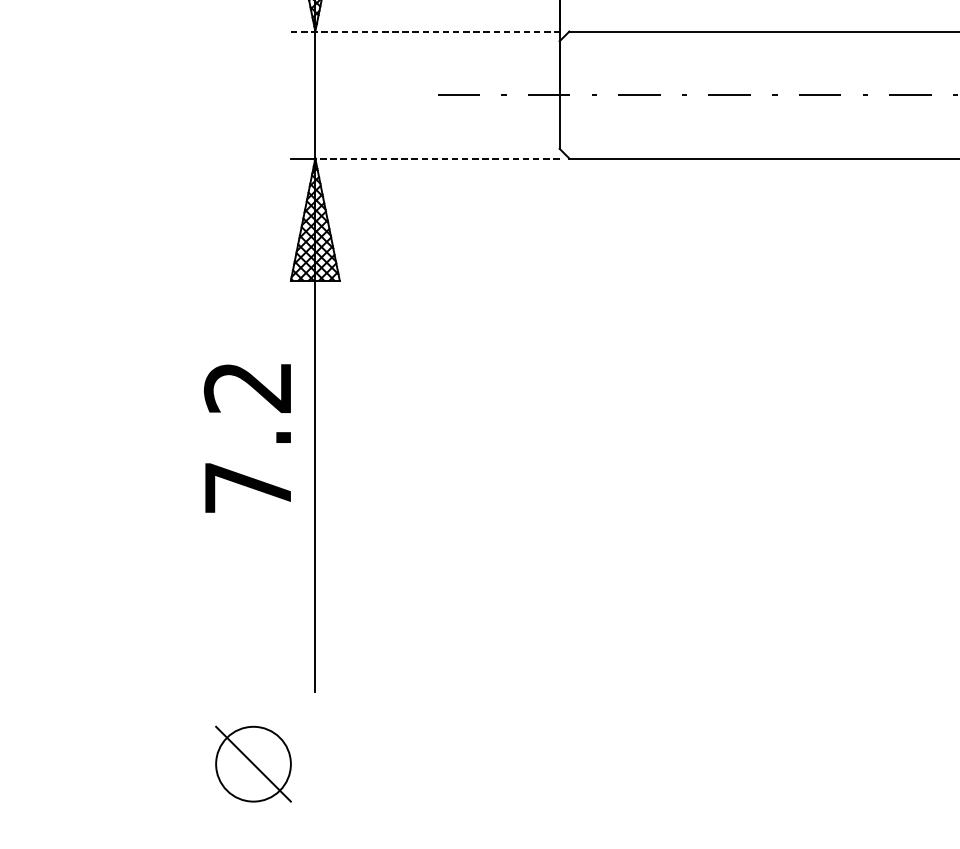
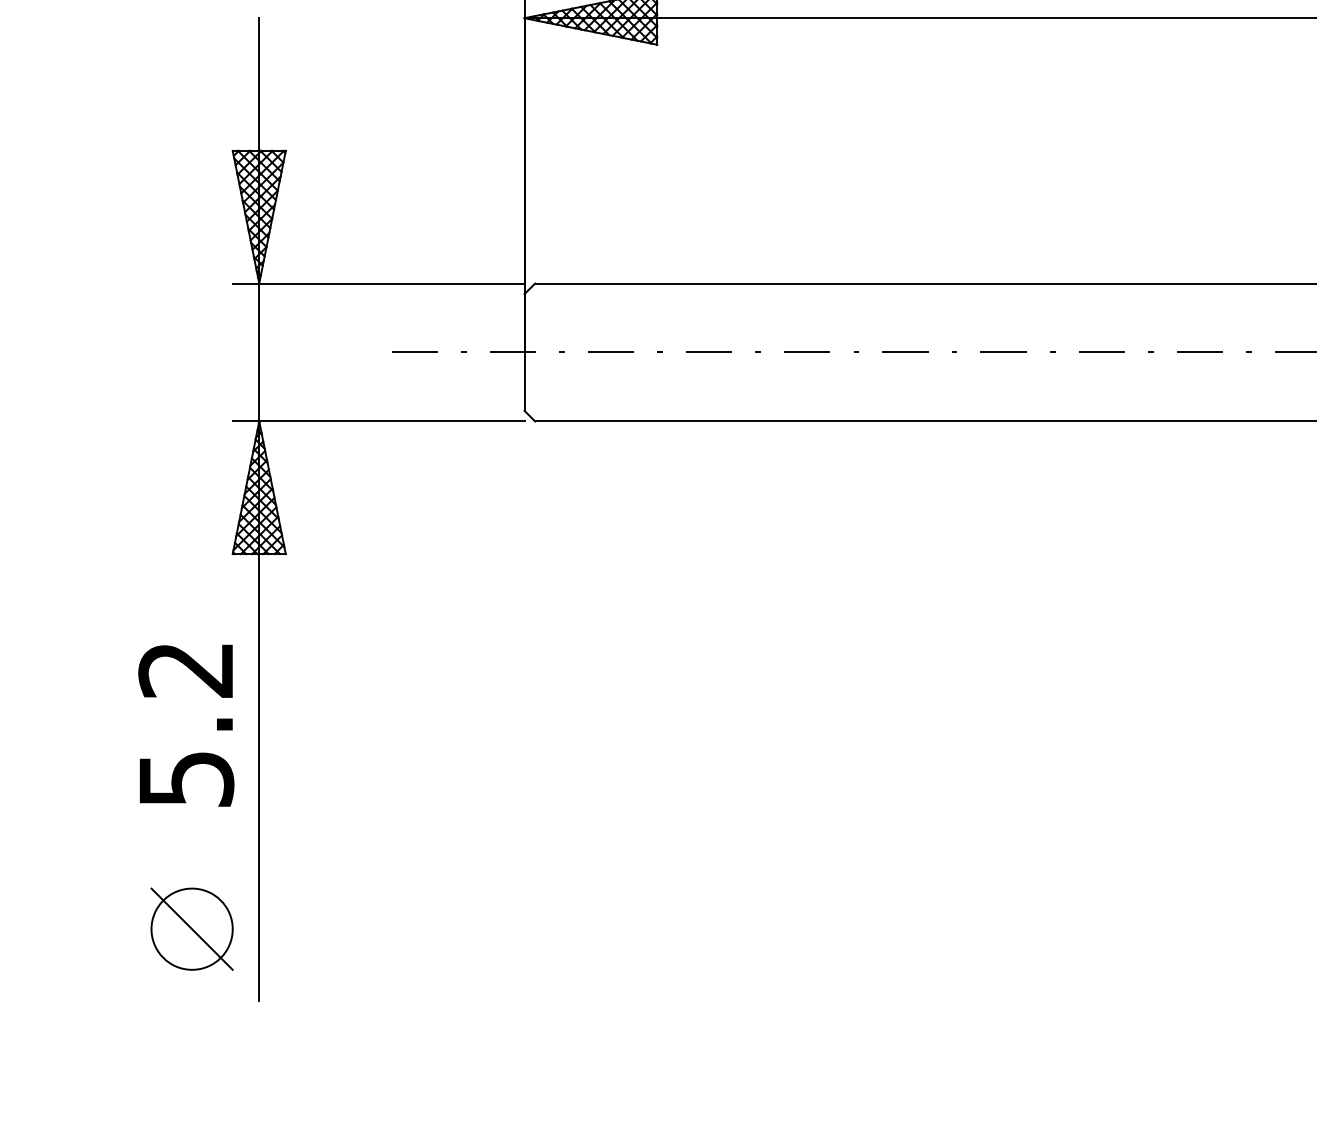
line: (425, 31) -> (378, 283), dashed -> solid
line: (437, 158) -> (391, 421), dashed -> solid
text: (248, 488) -> (186, 779), 7.2 -> 5.2
part: (252, 763) -> (191, 928), moved

